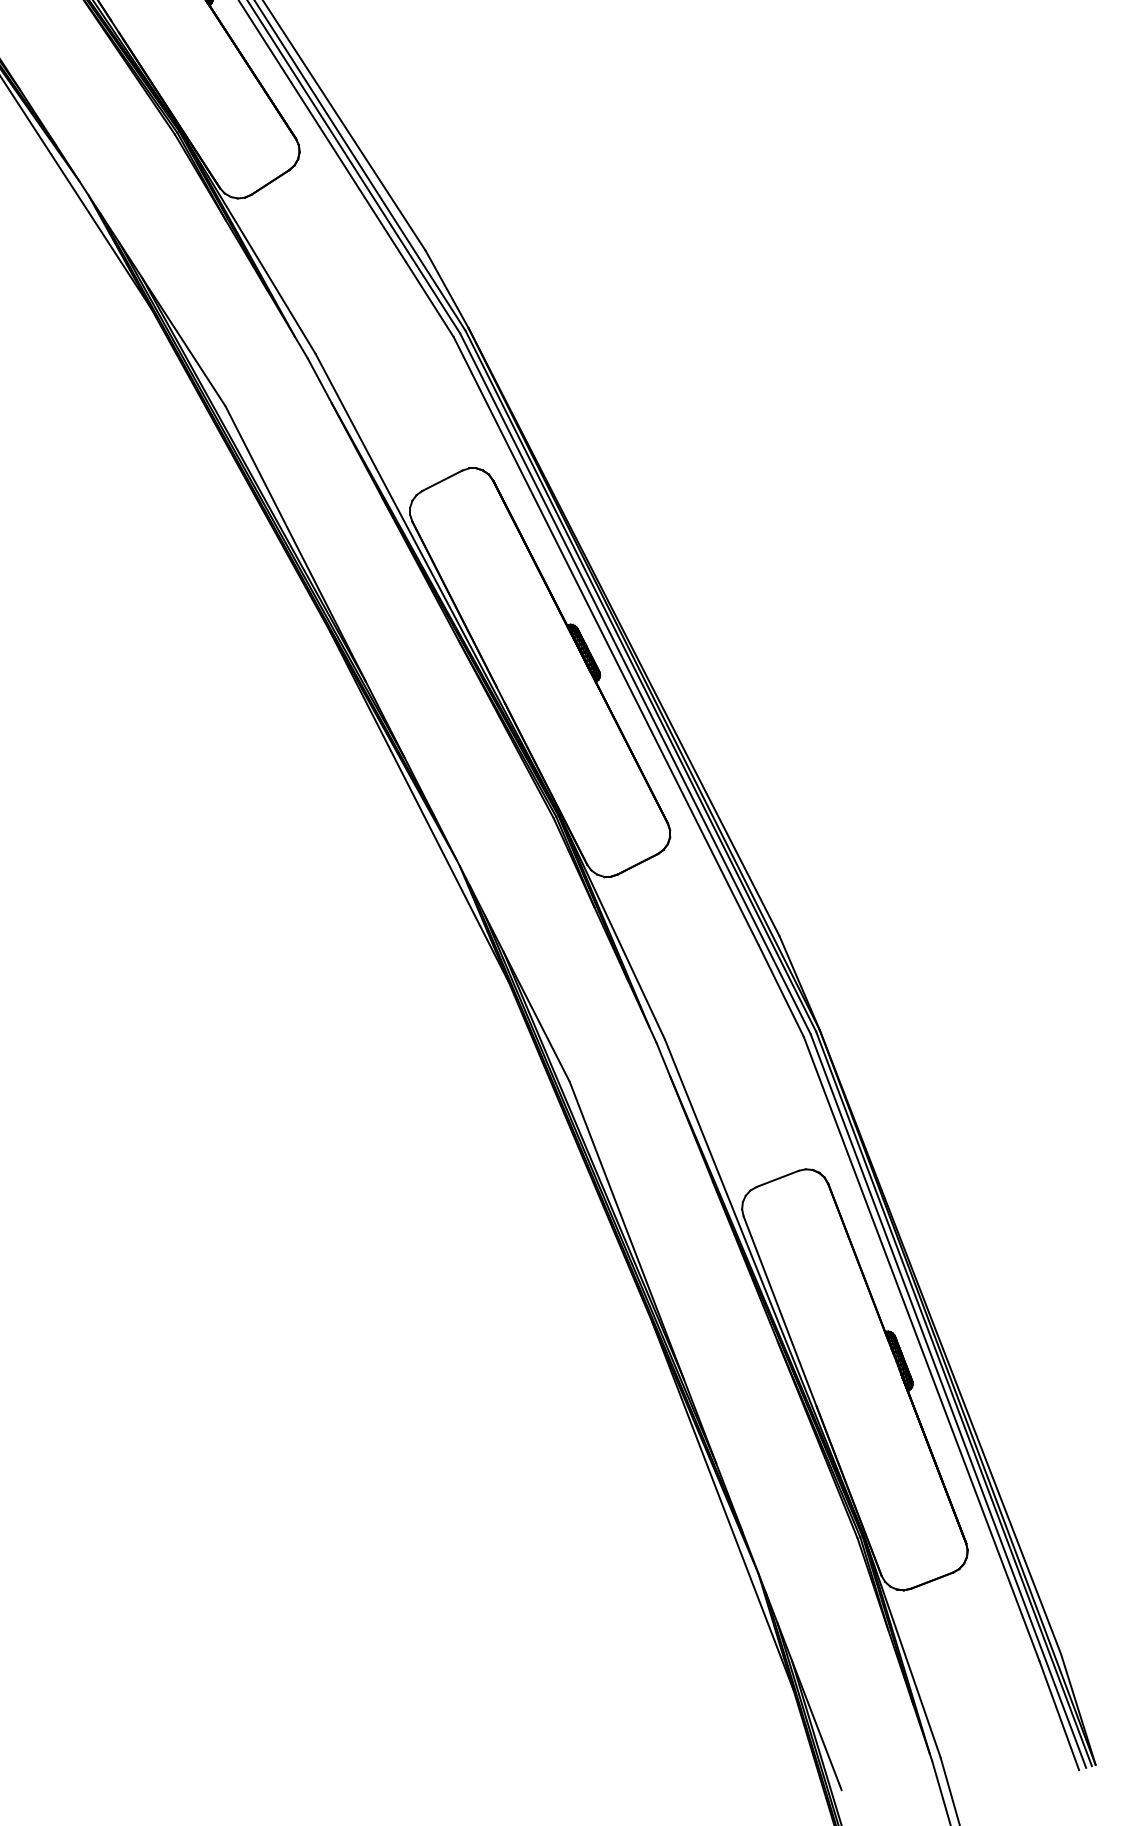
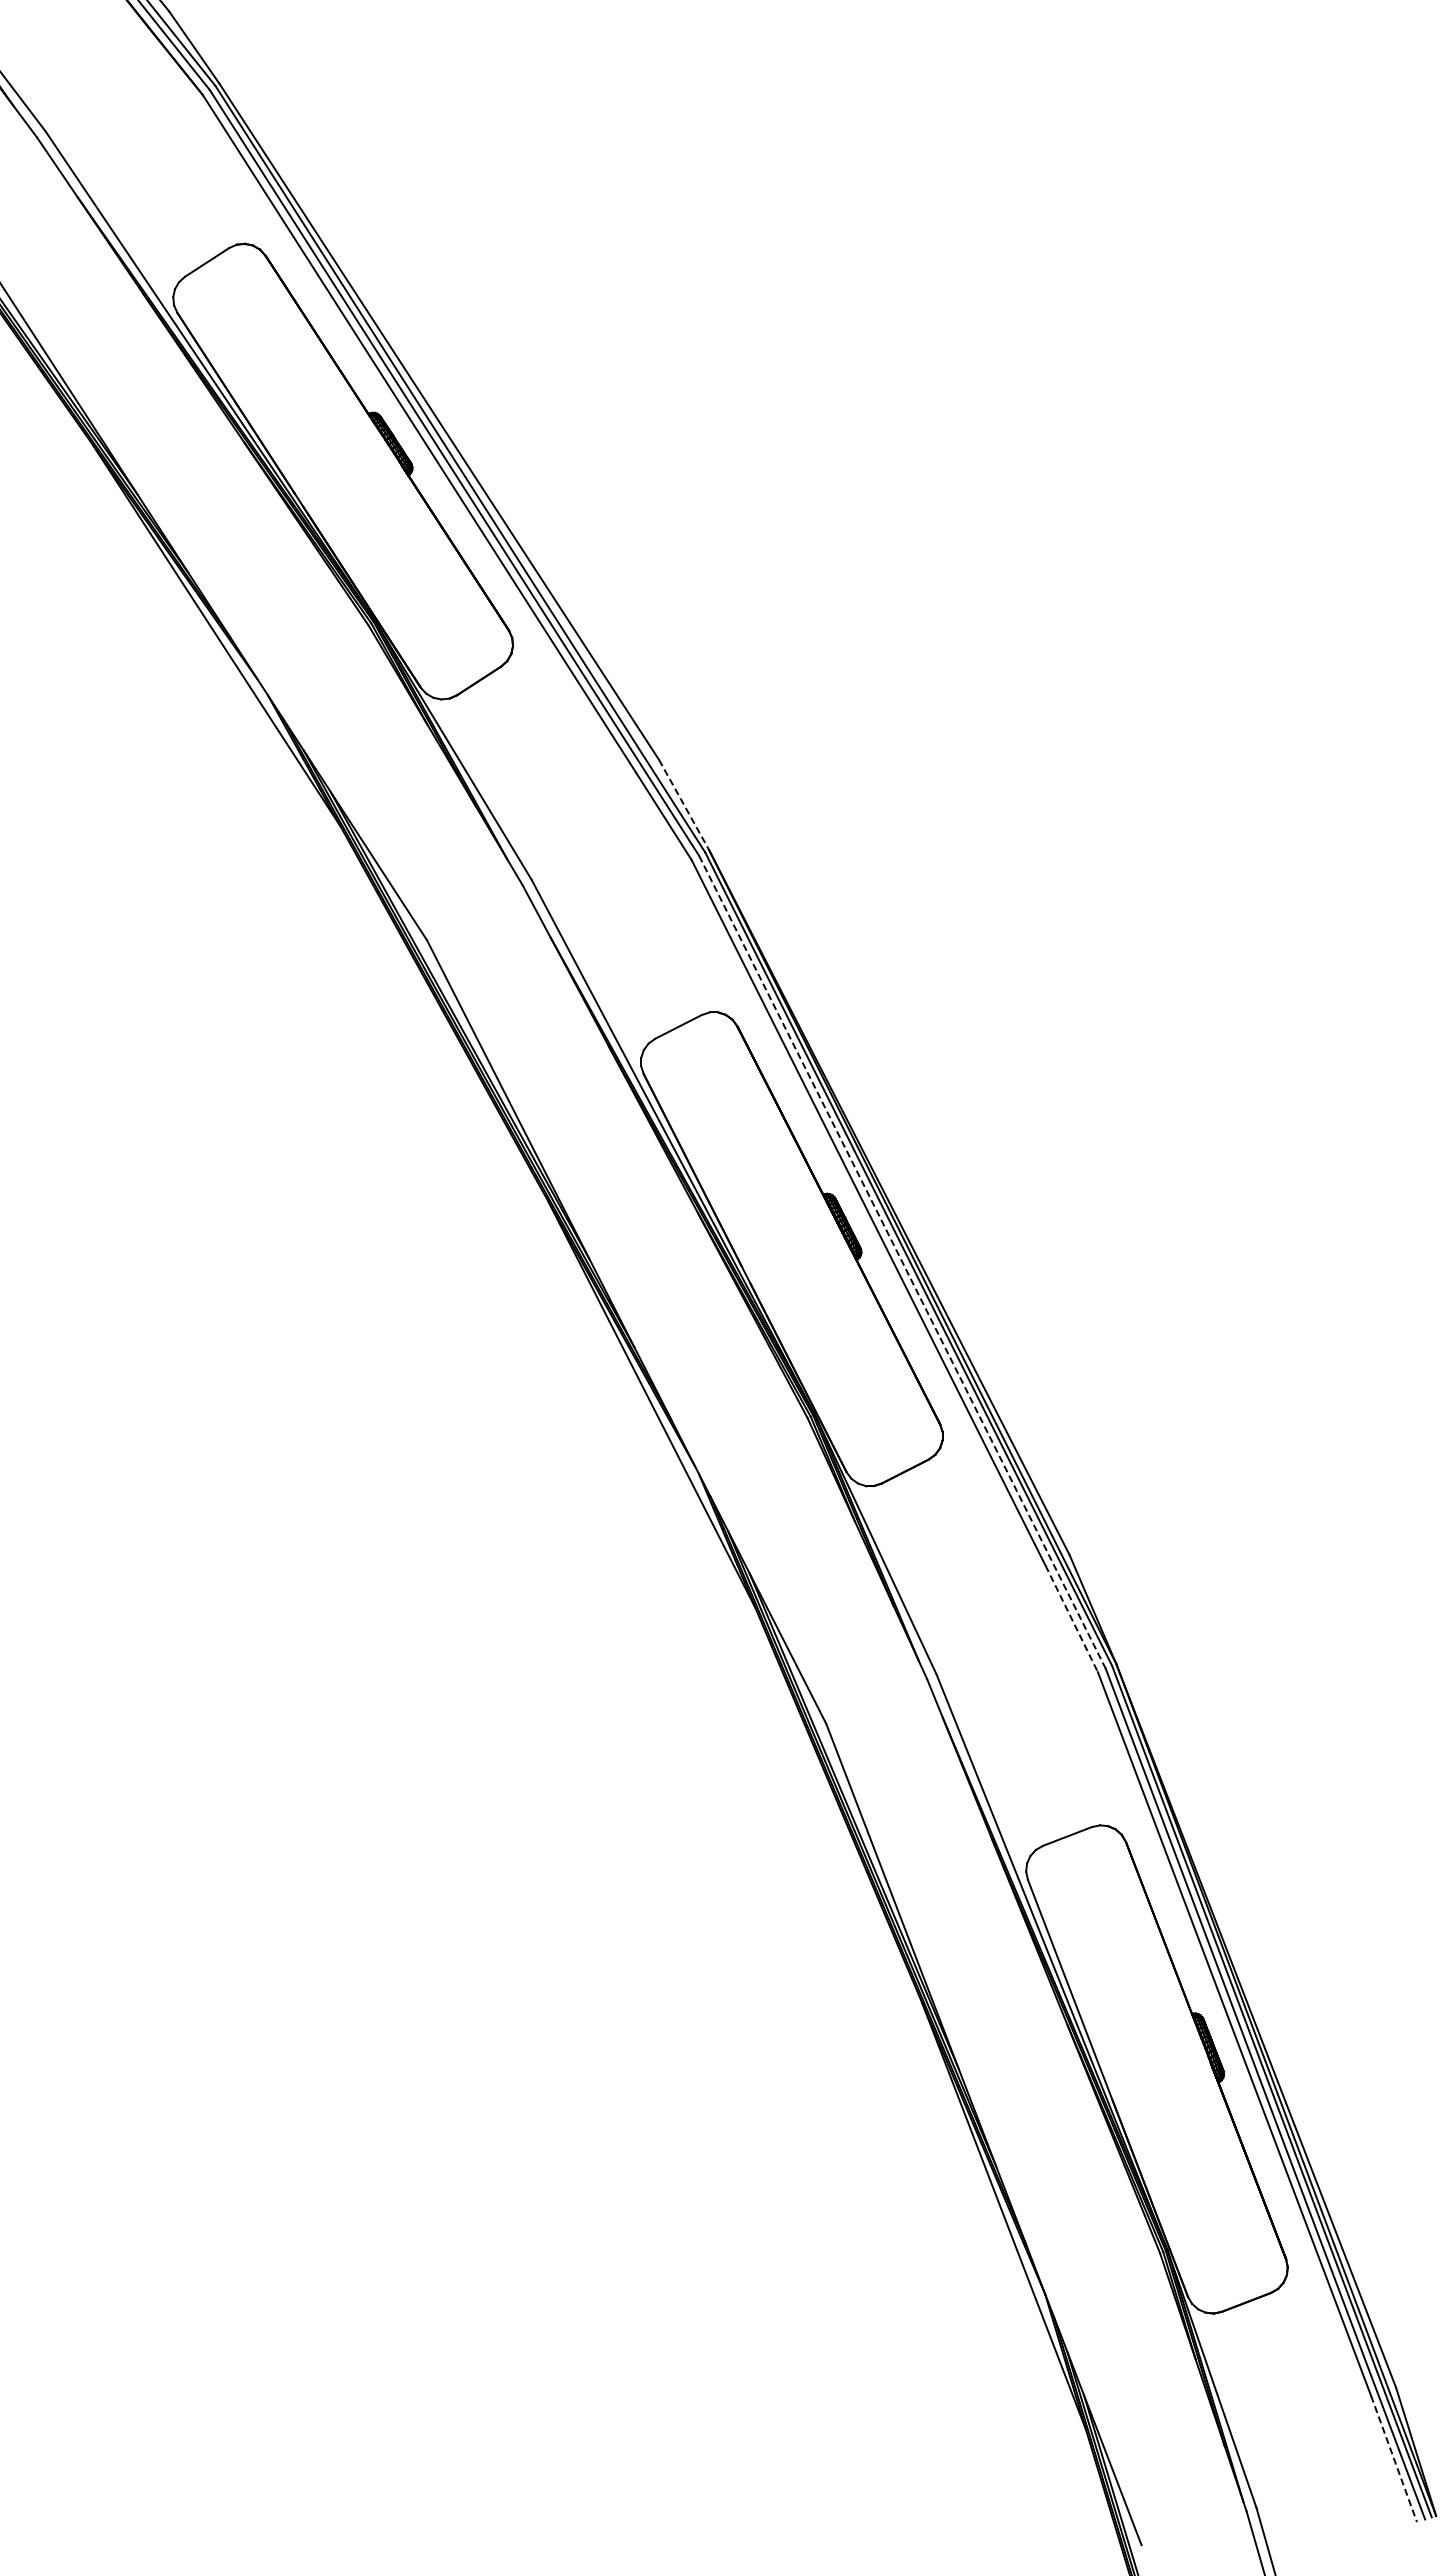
line: (447, 289) -> (684, 805), solid -> dashed
line: (635, 683) -> (902, 1262), solid -> dashed
line: (781, 991) -> (1071, 1619), solid -> dashed
line: (1059, 1716) -> (1394, 2459), solid -> dashed

